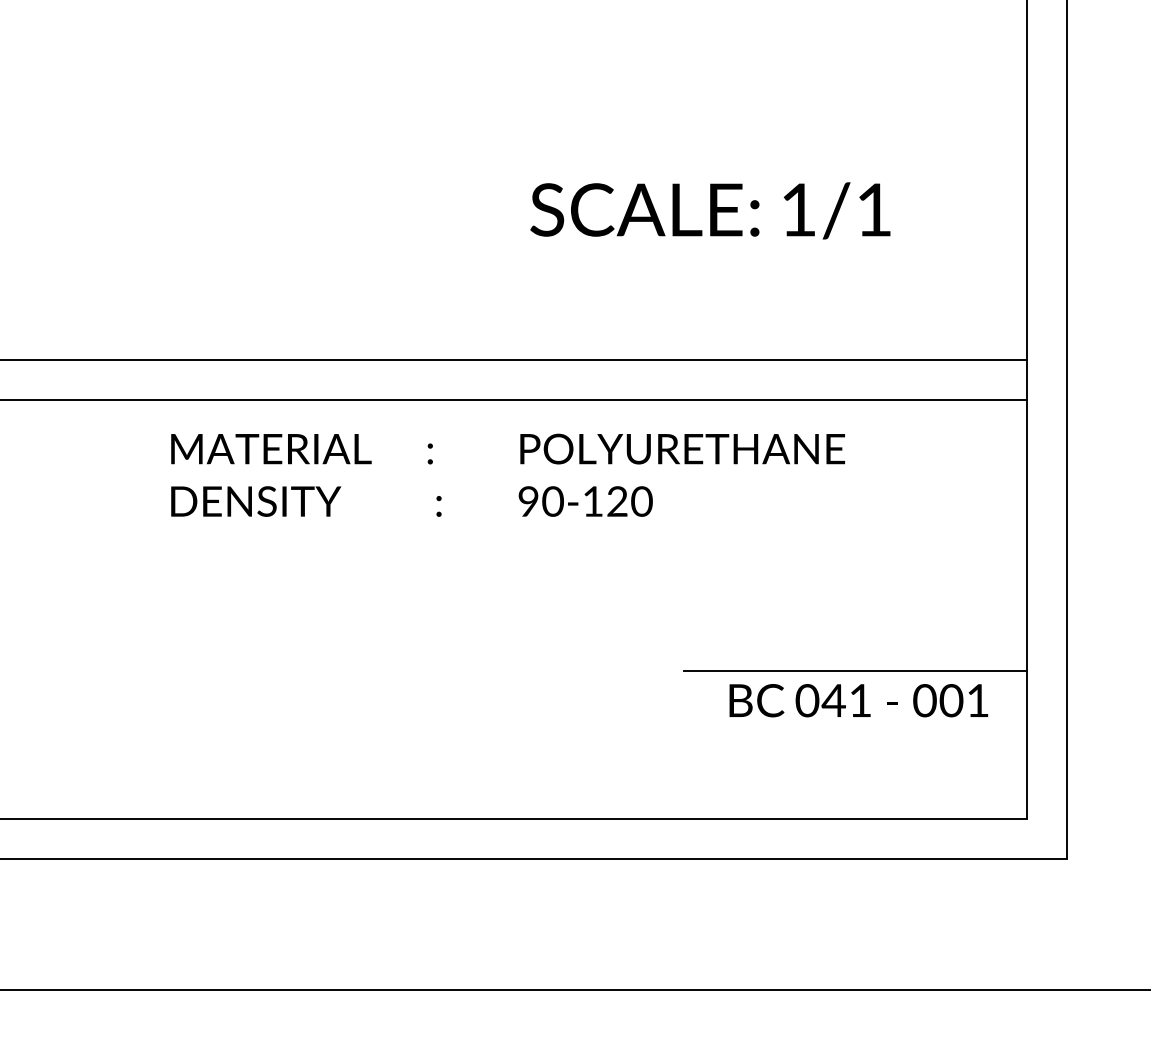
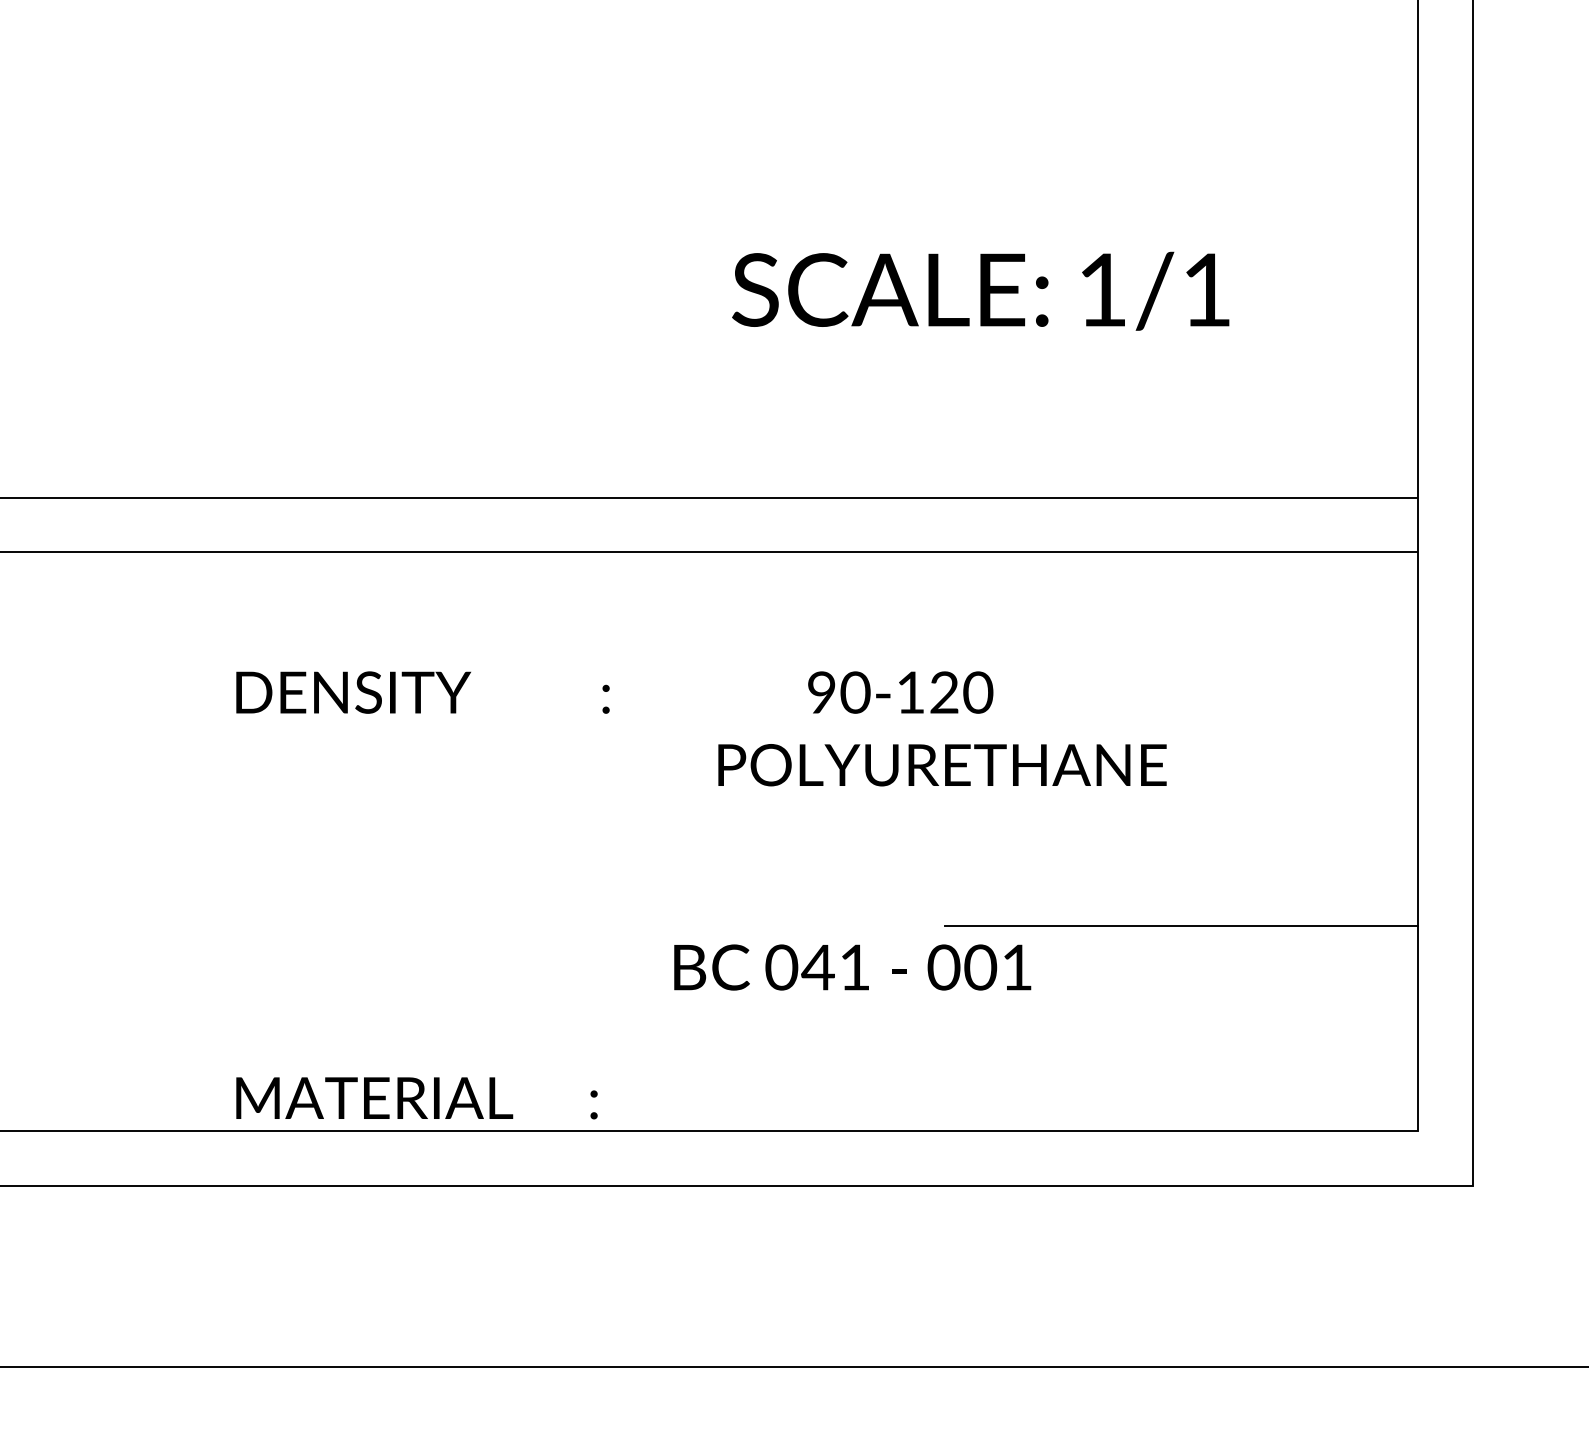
text: (301, 449) -> (416, 1098), moved
text: (682, 449) -> (942, 765), moved
text: (585, 501) -> (900, 692), moved
text: (858, 700) -> (852, 967), moved

